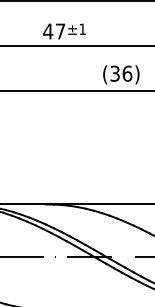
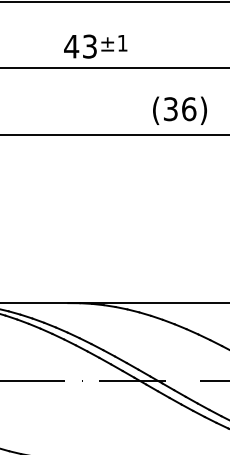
text: (60, 31) -> (89, 46), 47 -> 43

